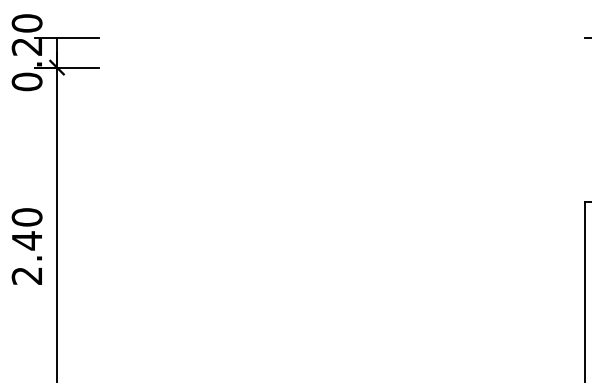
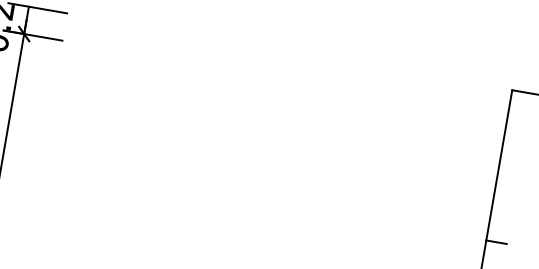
line: (585, 119) -> (499, 165), added

